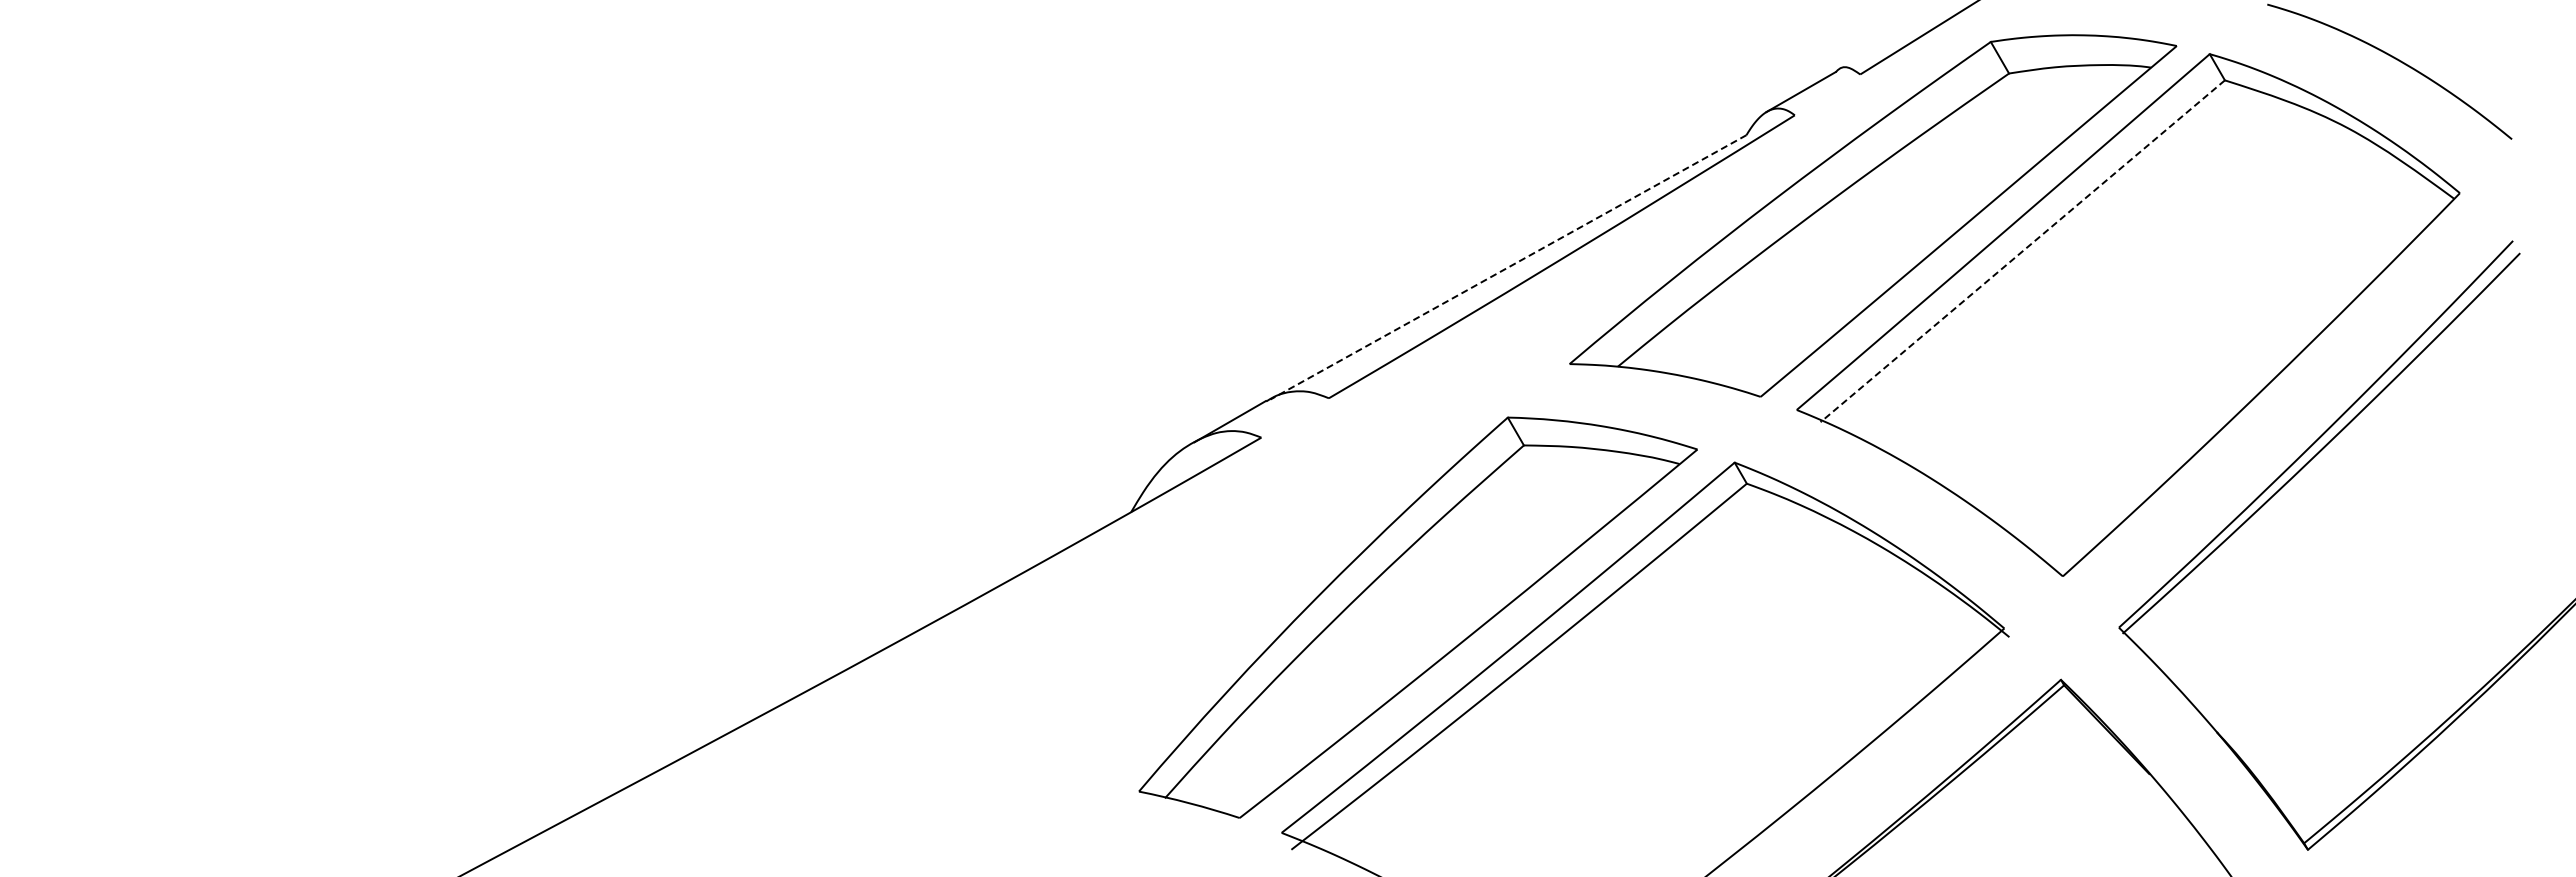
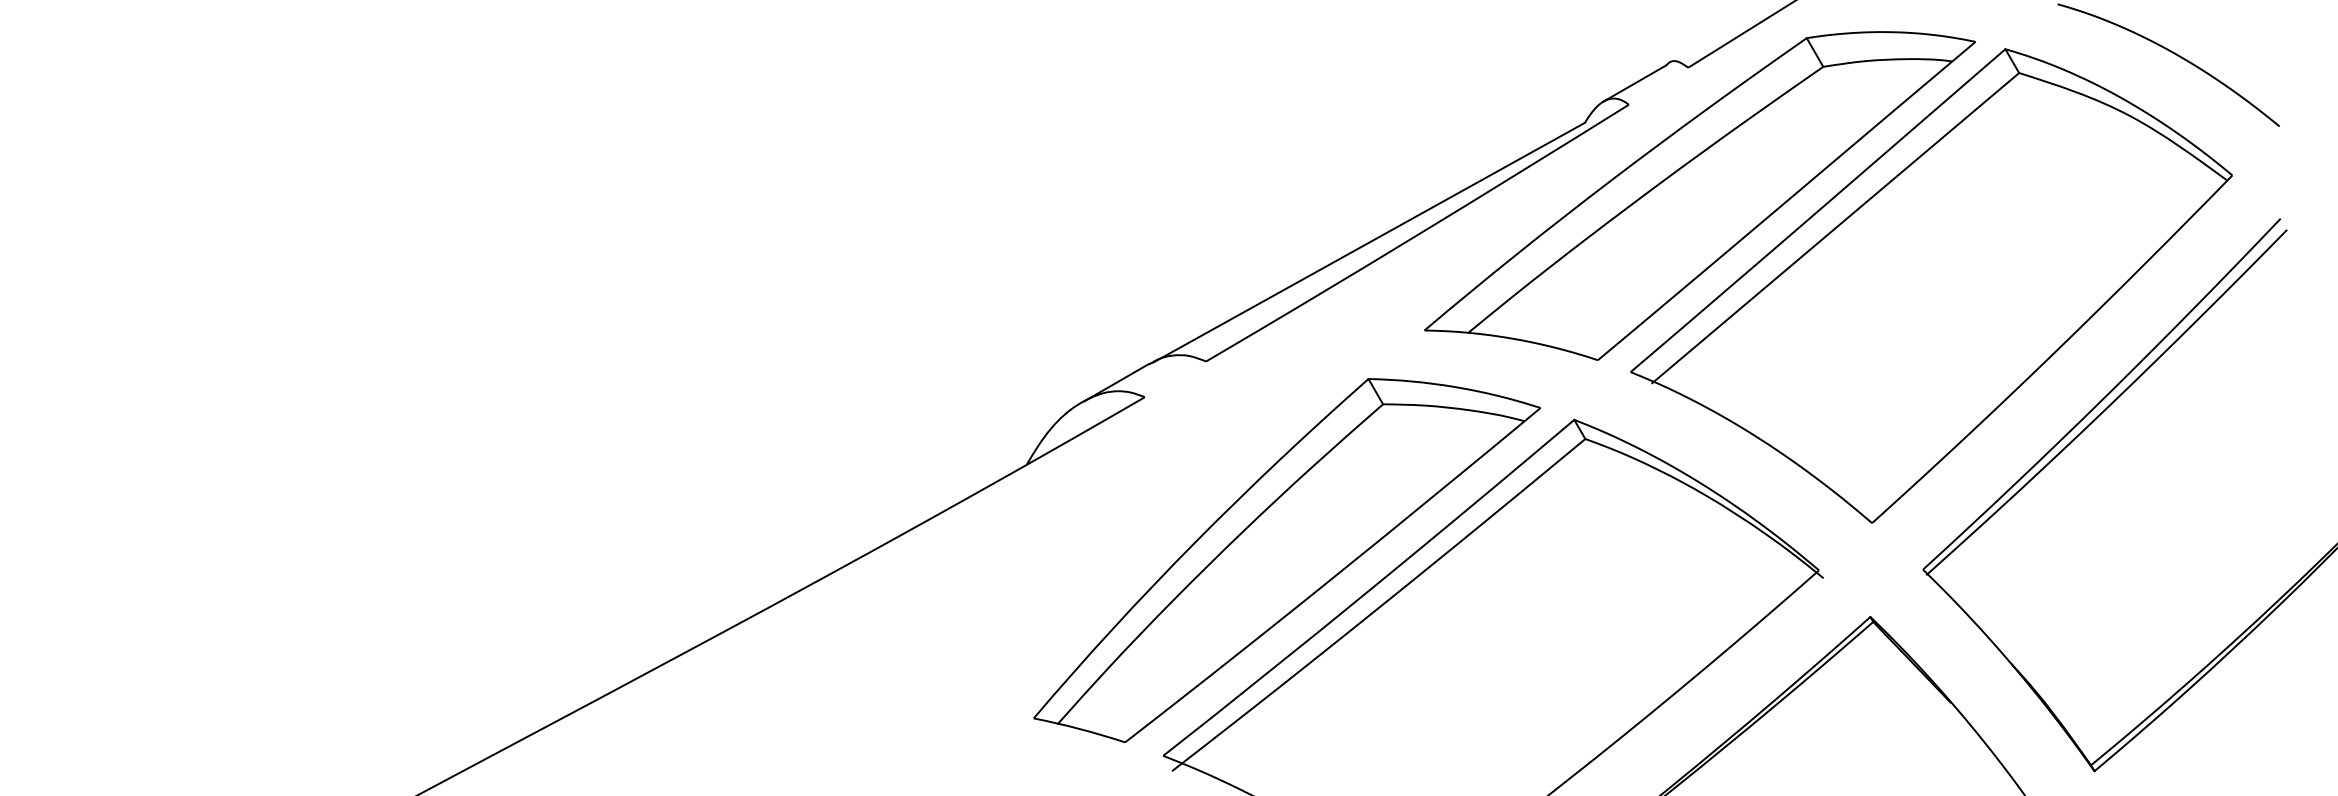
line: (2022, 251) -> (1835, 228), dashed -> solid
line: (1508, 267) -> (1369, 242), dashed -> solid

